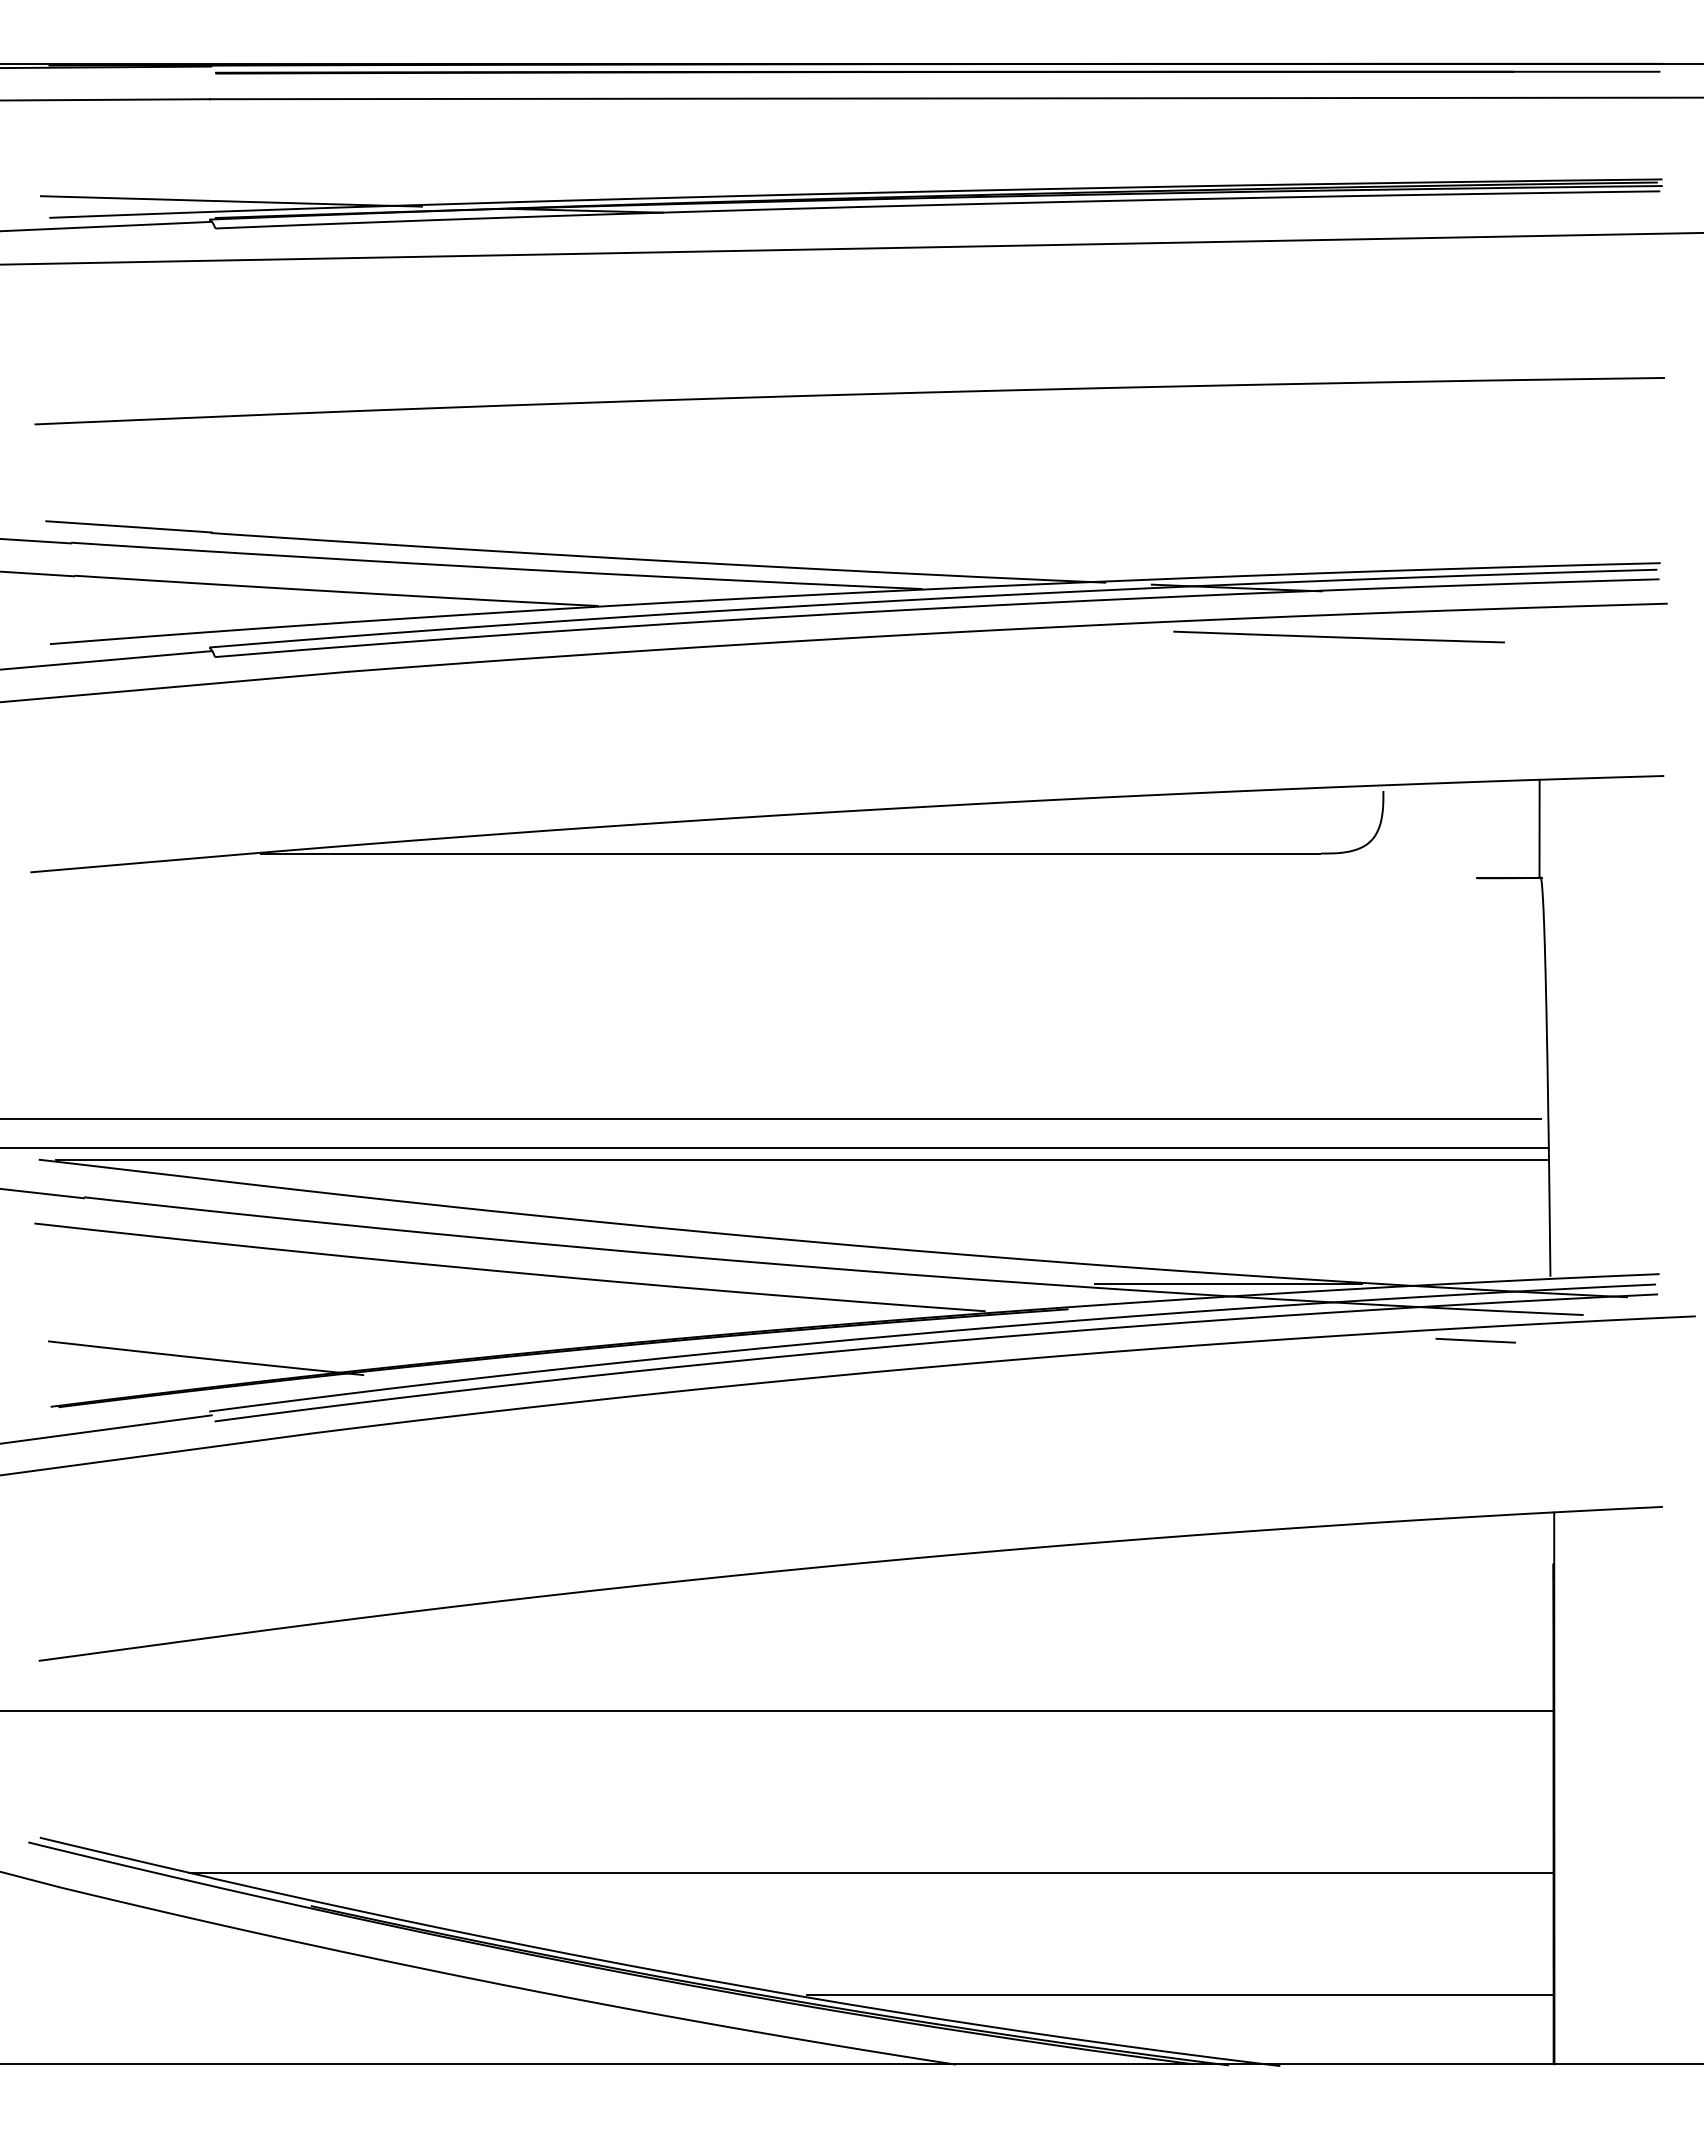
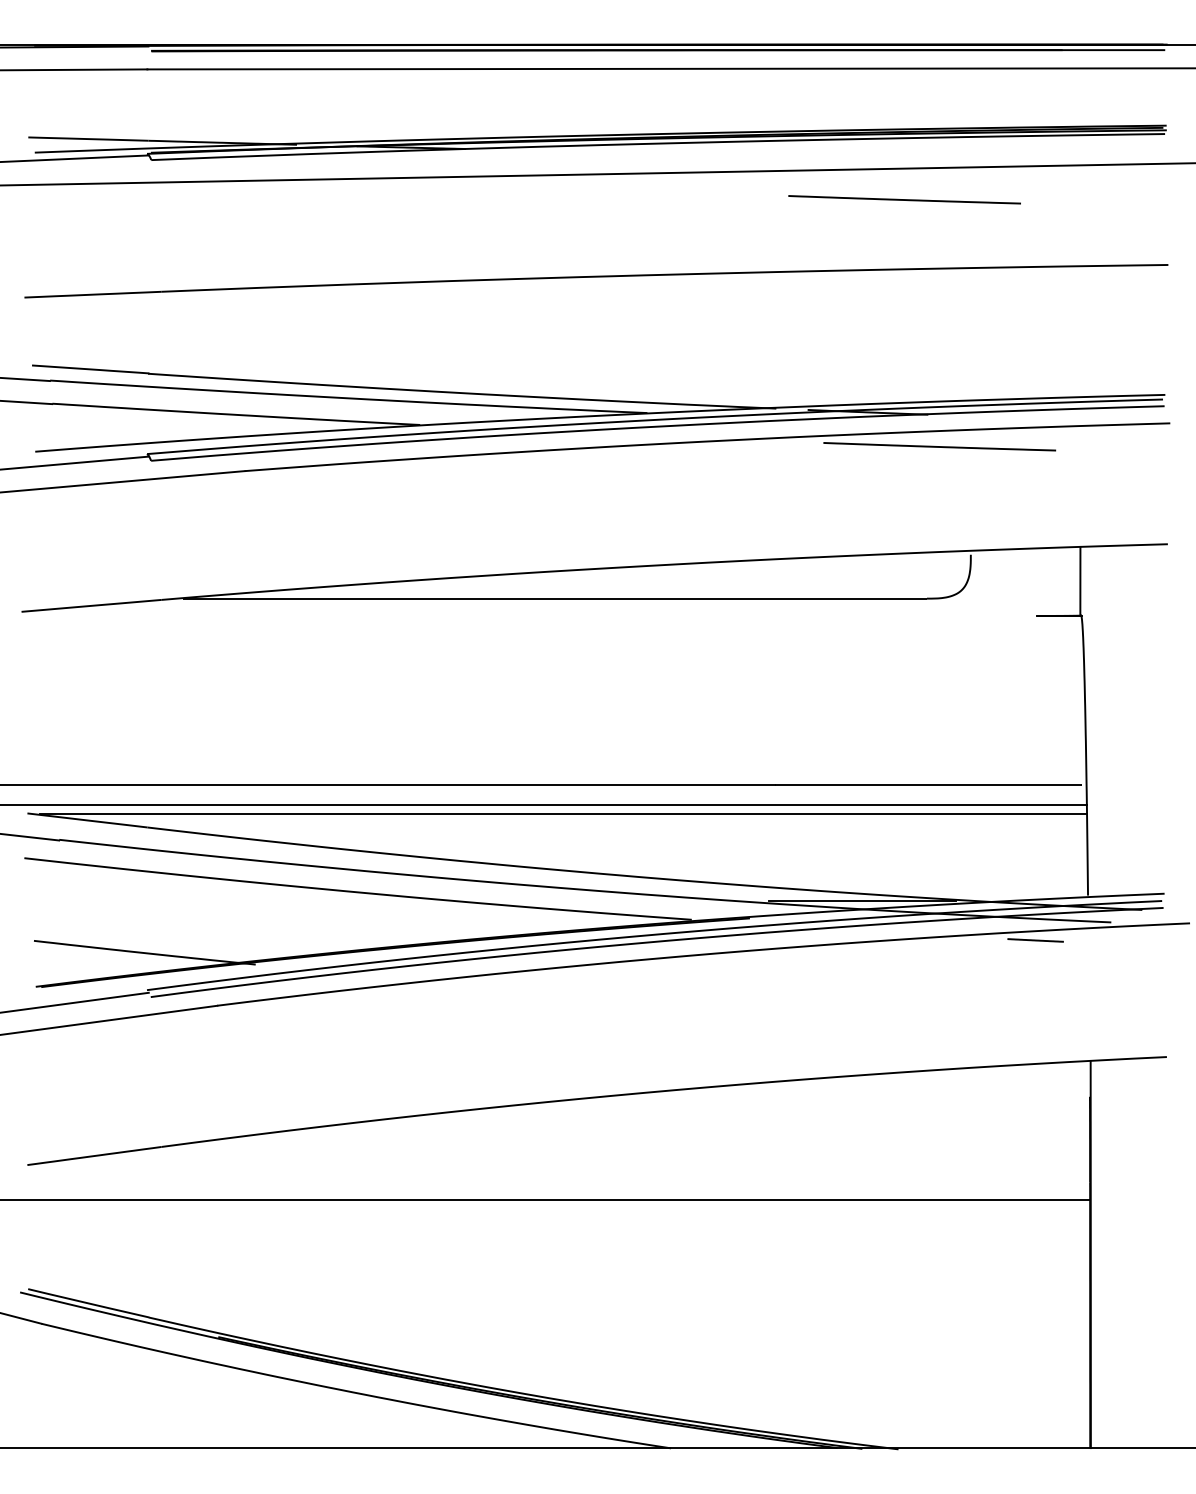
line: (1288, 284) -> (904, 199), added
line: (870, 1872) -> (610, 1313), removed
line: (1179, 1995) -> (827, 1399), removed

